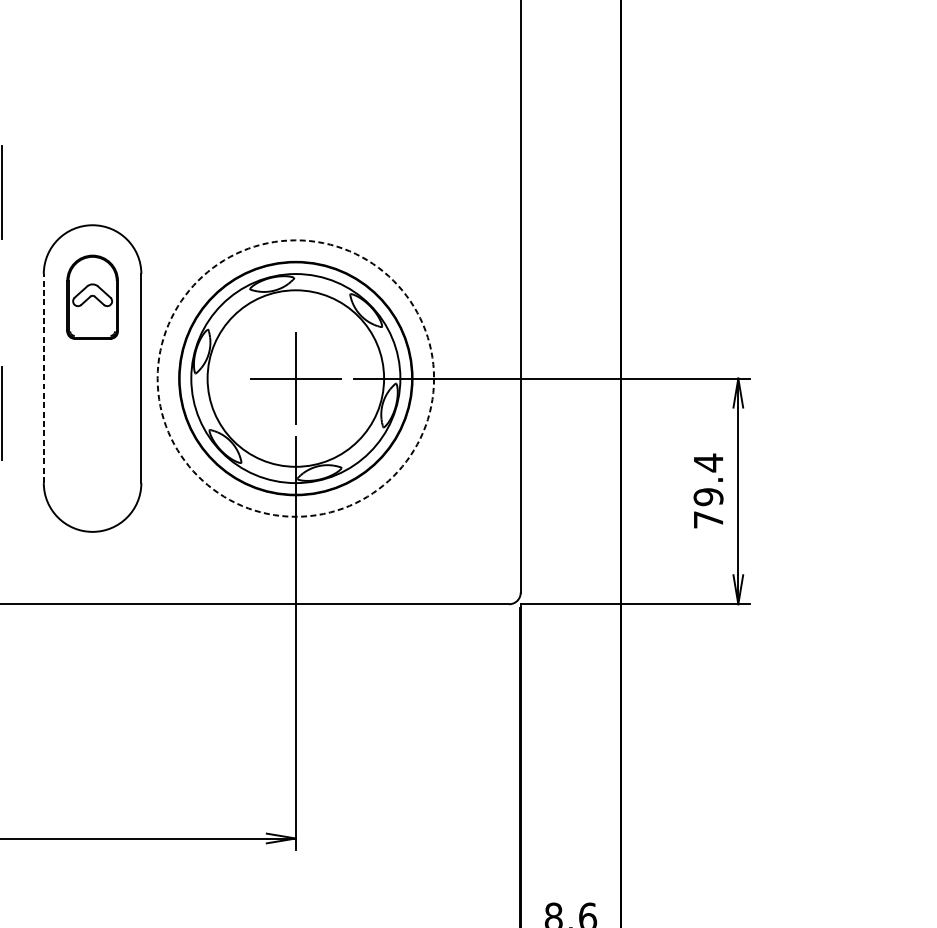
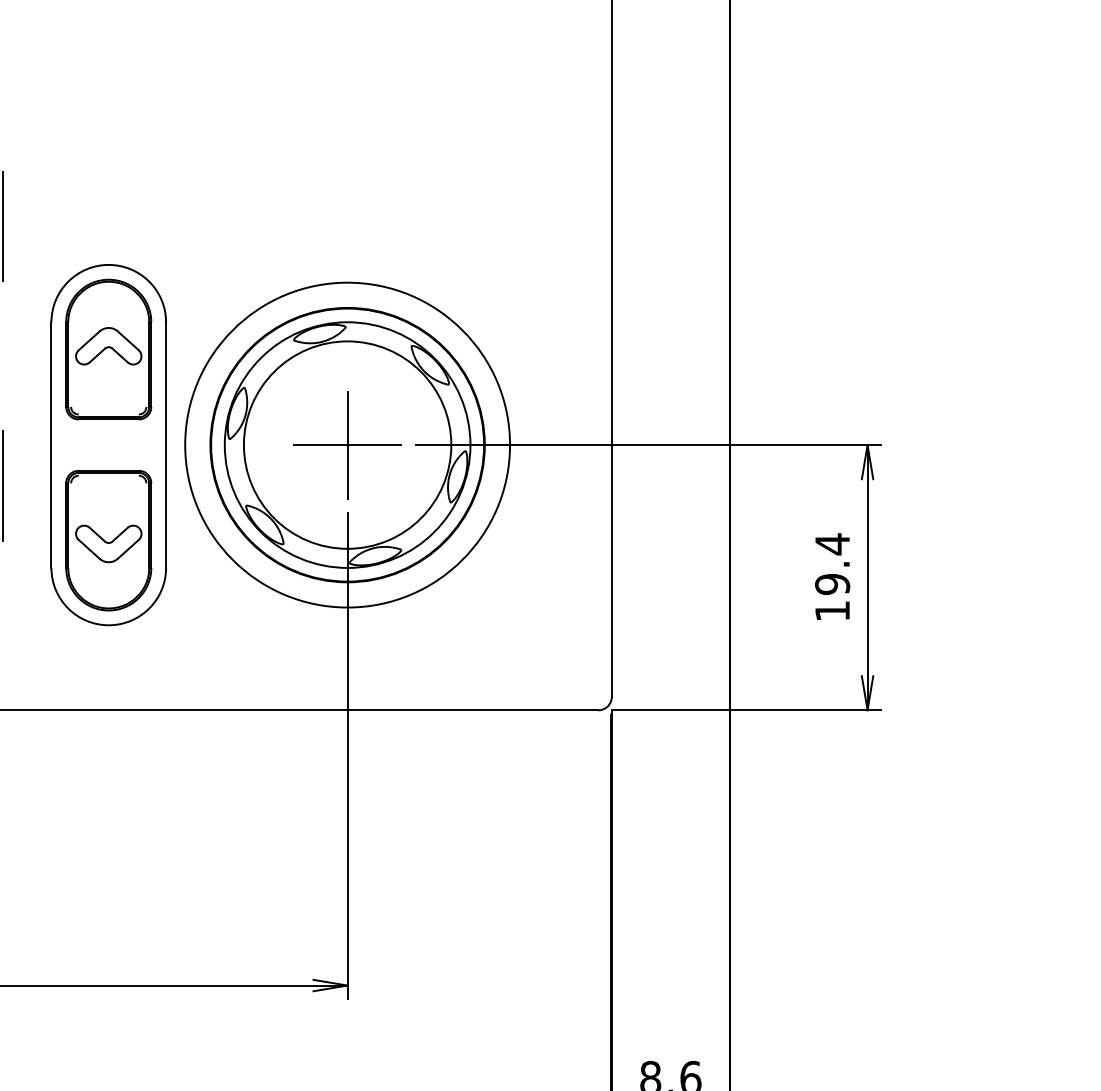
part: (92, 297) -> (108, 349), size x1.43
line: (43, 378) -> (51, 445), dashed -> solid
circle: (295, 378) -> (347, 444), dashed -> solid
part: (92, 459) -> (108, 540), added
text: (708, 520) -> (832, 611), 79.4 -> 19.4

